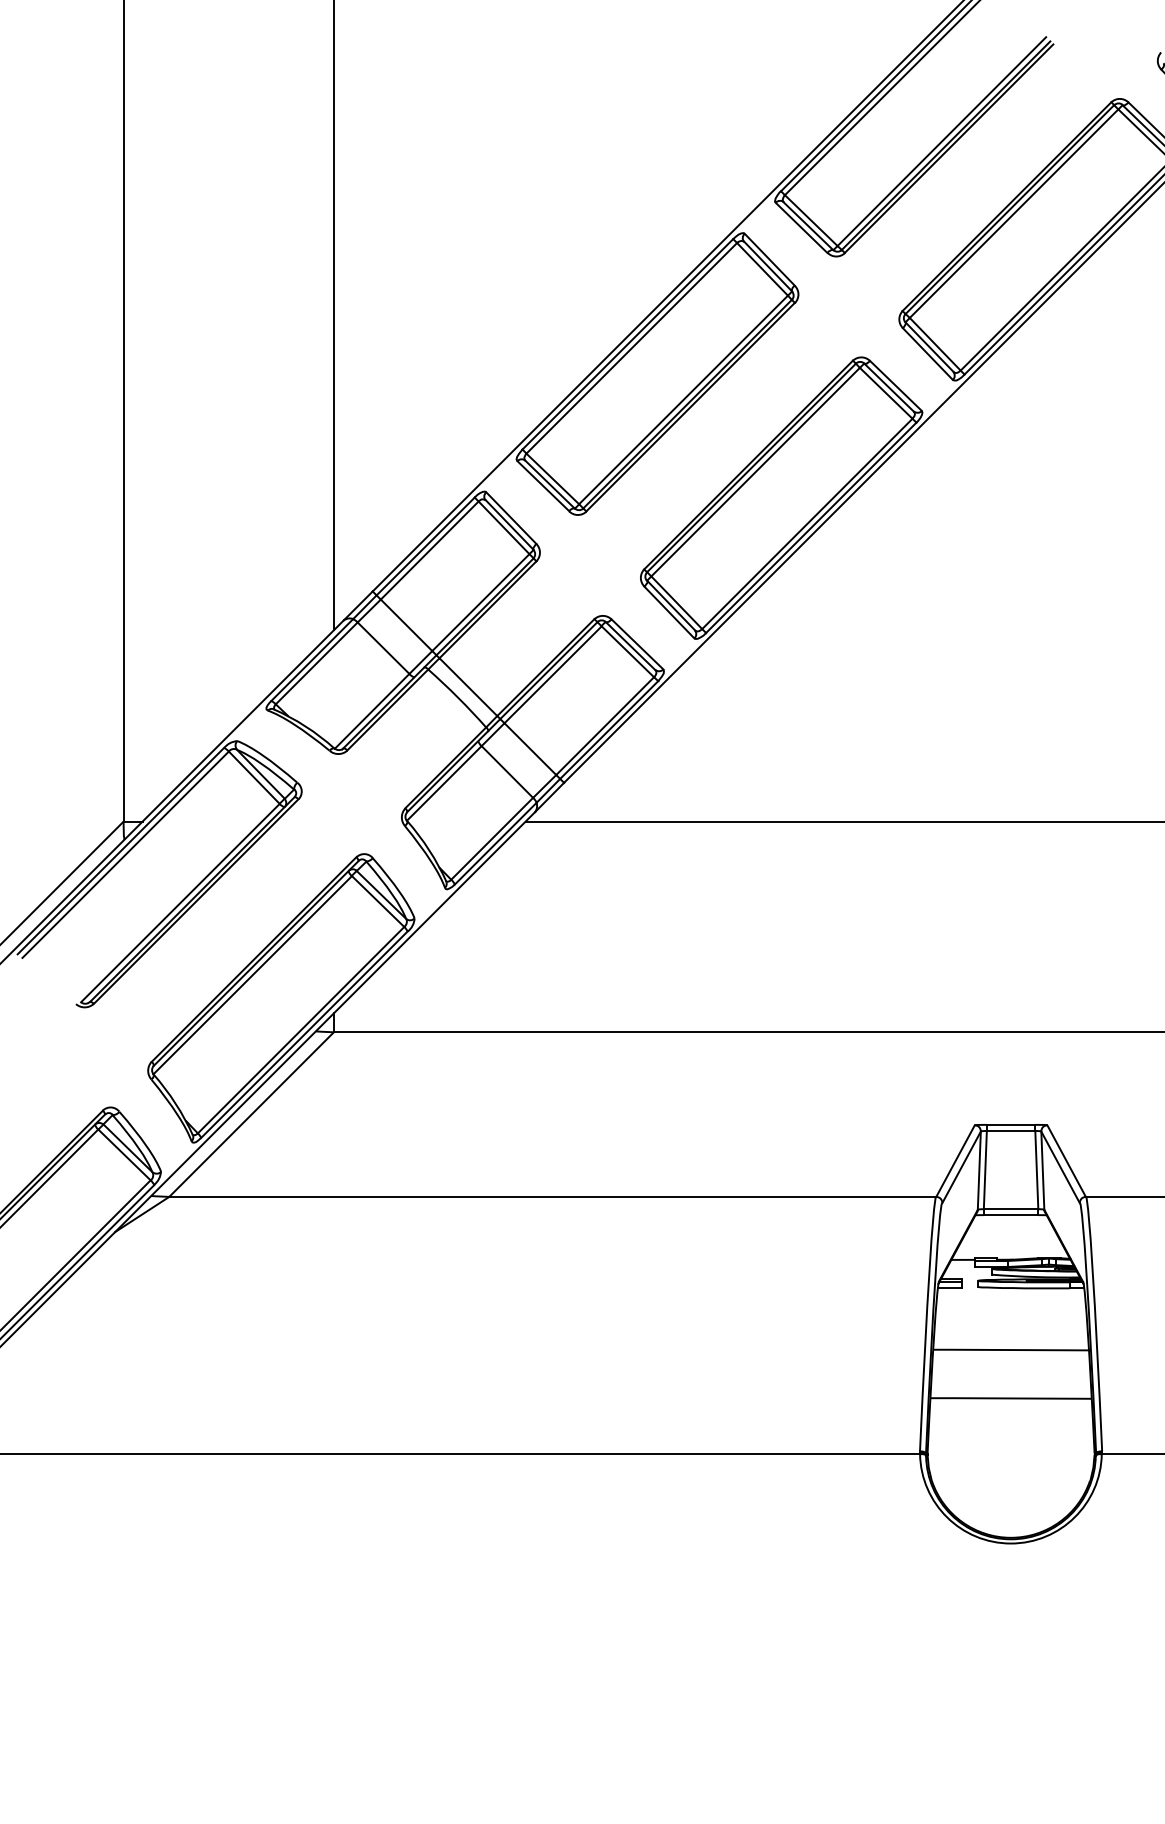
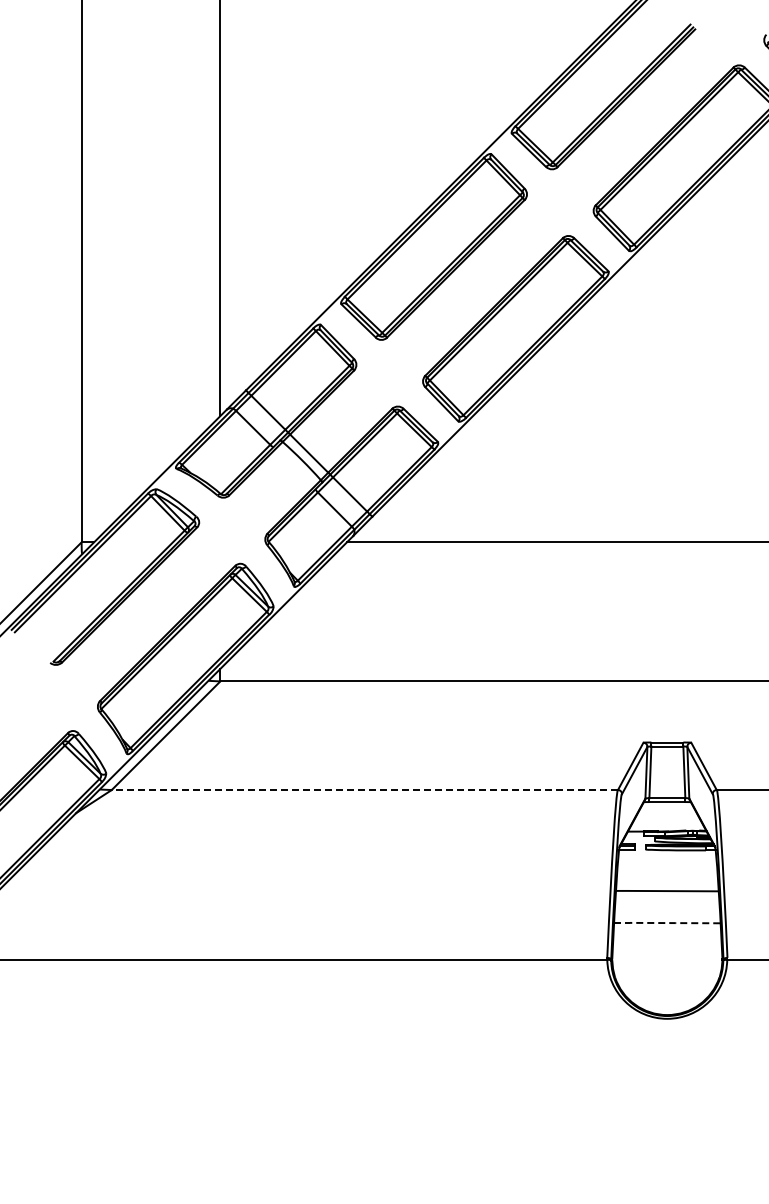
line: (552, 1197) -> (364, 790), solid -> dashed
line: (1011, 1399) -> (667, 923), solid -> dashed

